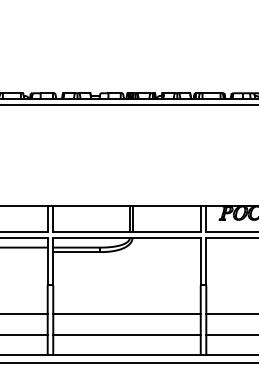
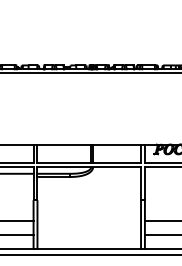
line: (127, 314) -> (89, 220), removed
line: (127, 335) -> (89, 235), removed

